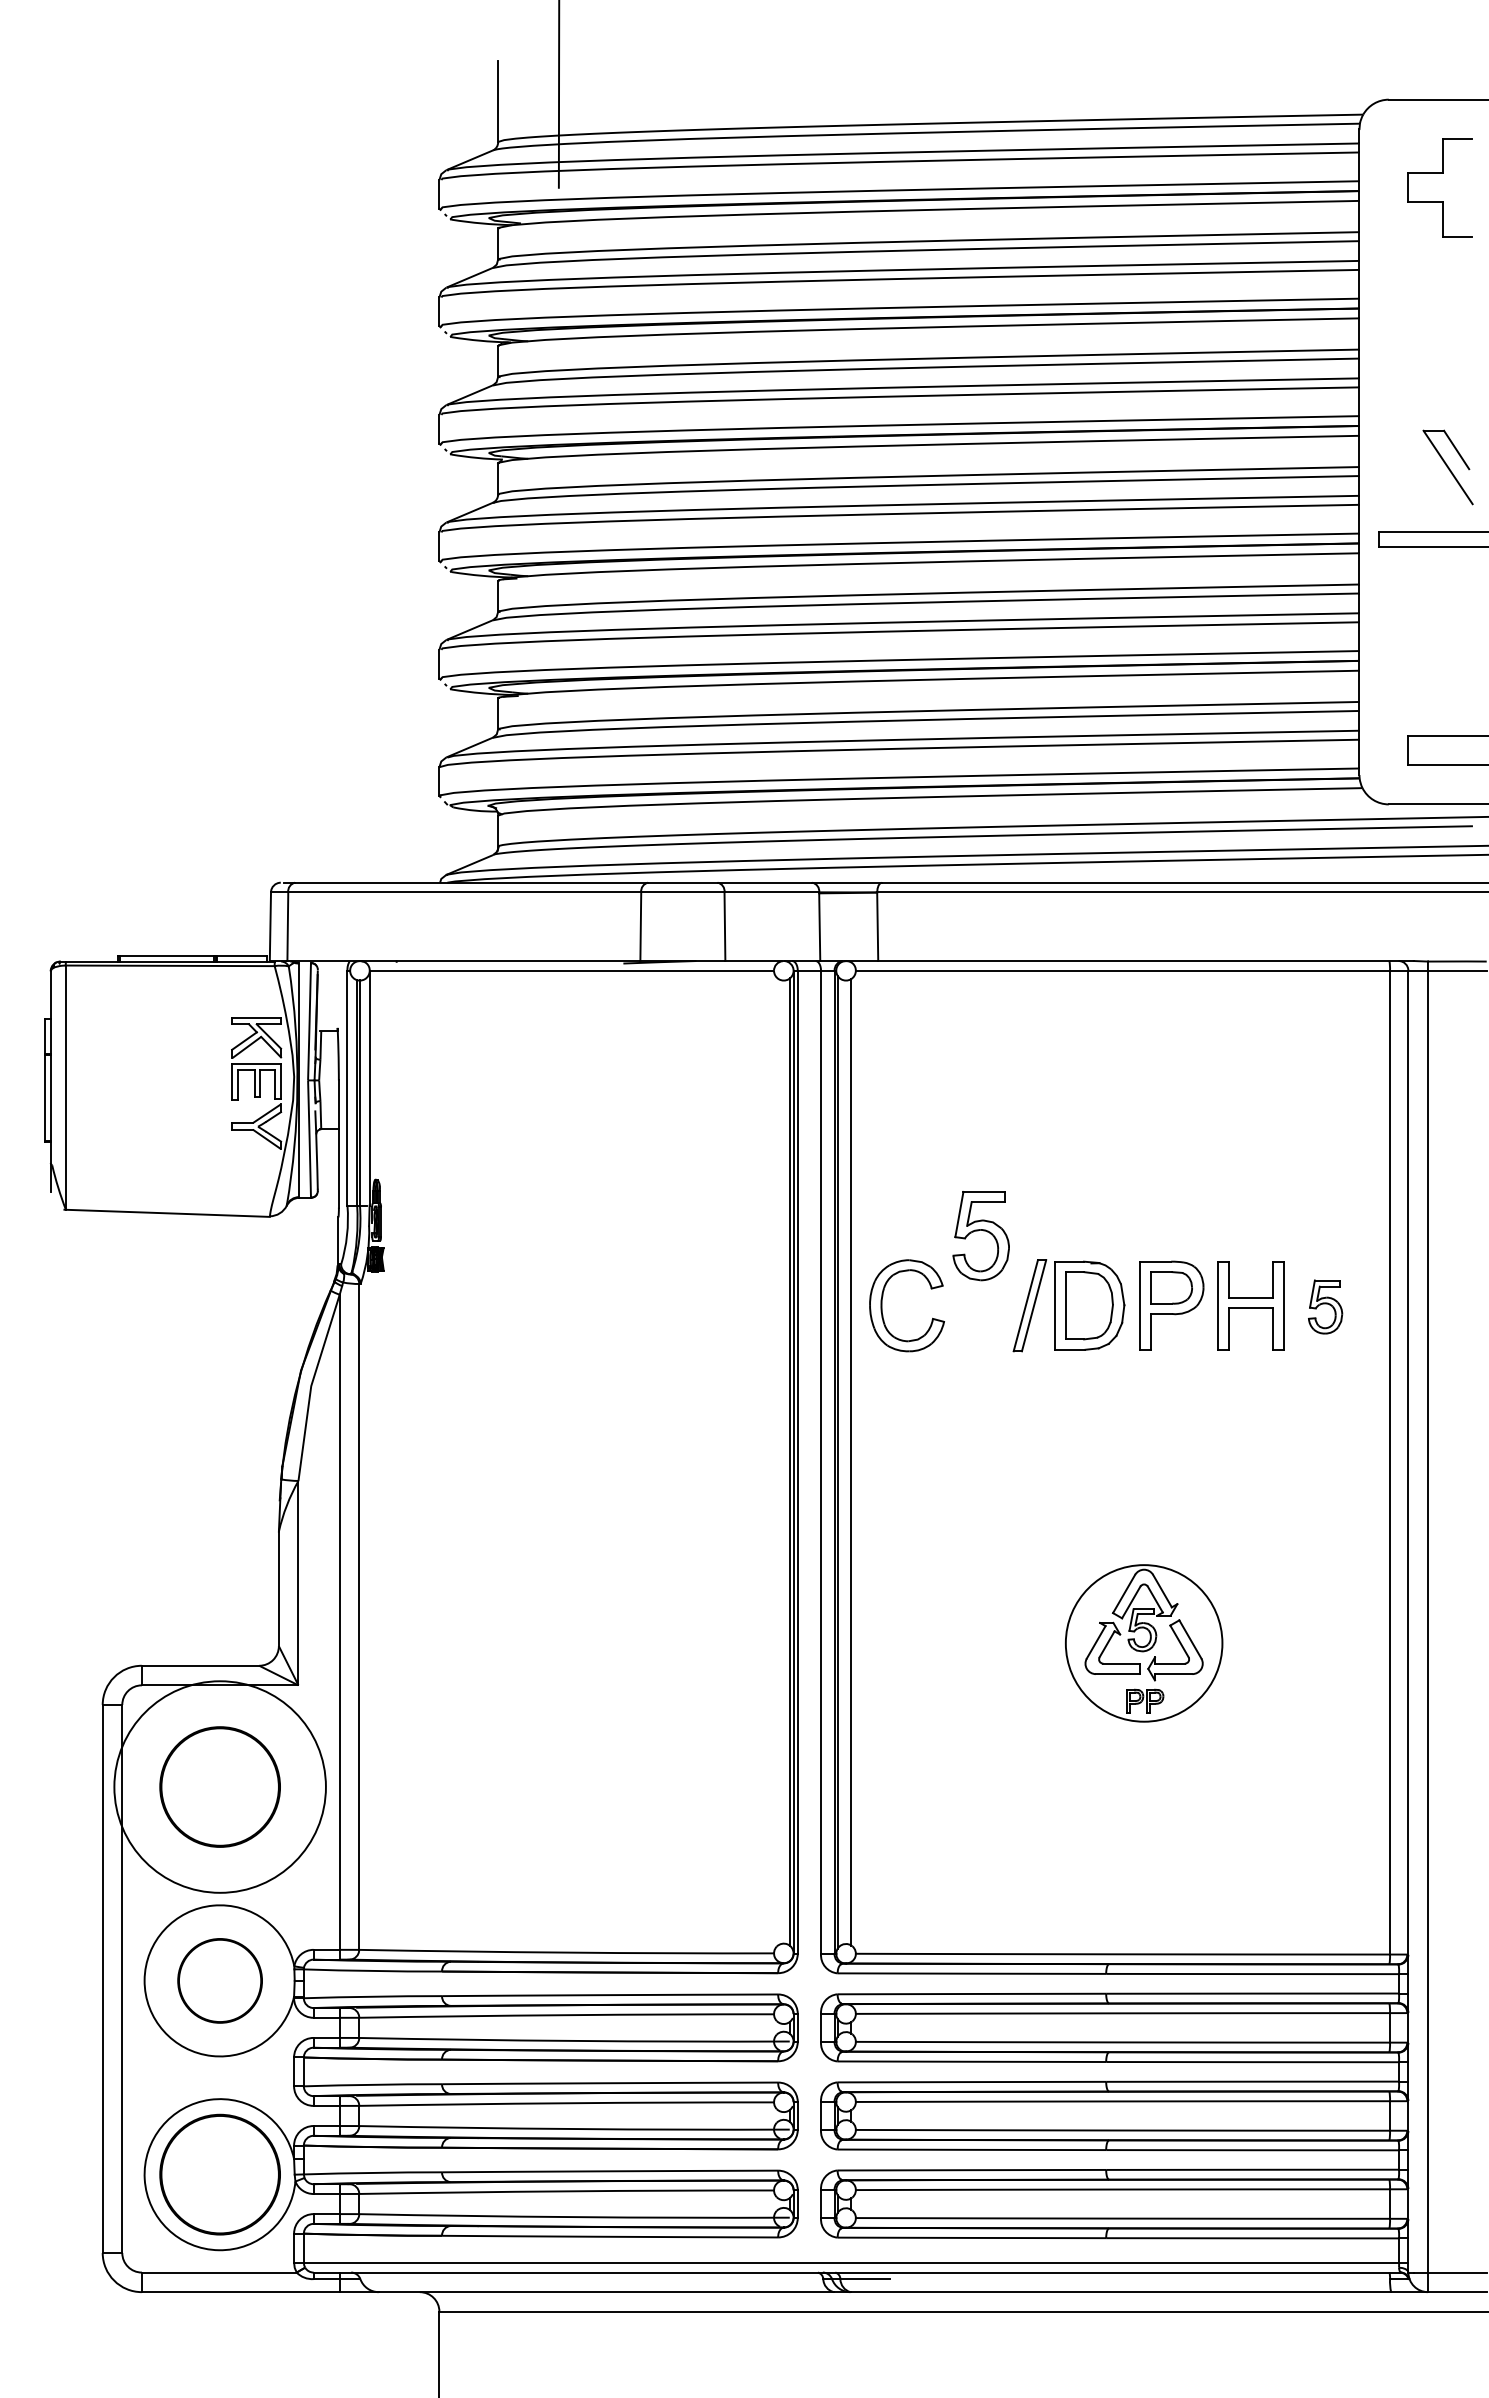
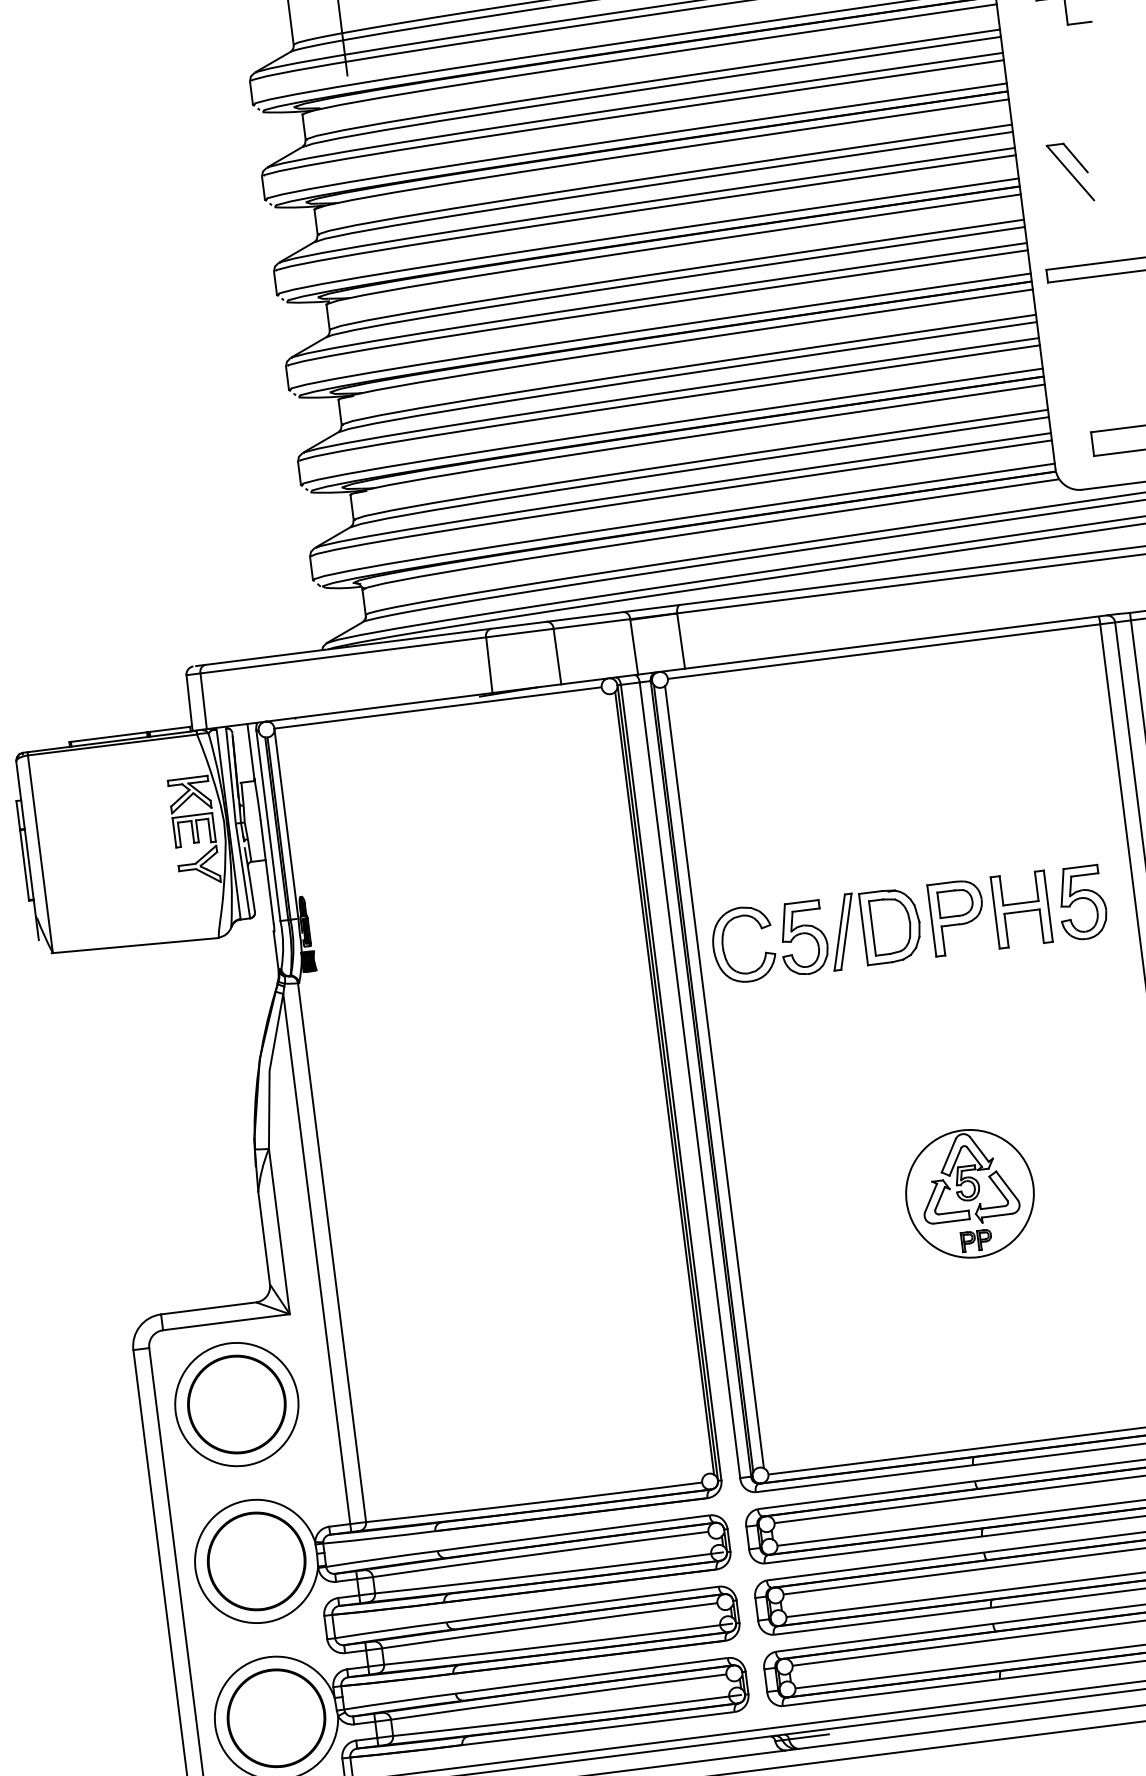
part: (1447, 467) -> (1069, 173), moved
line: (337, 994) -> (250, 751), added
part: (980, 1236) -> (803, 938), moved
part: (1325, 1306) -> (1082, 902), size x1.67
circle: (219, 1786) -> (236, 1404), size x0.71
circle: (219, 1980) -> (256, 1561), size x1.43

